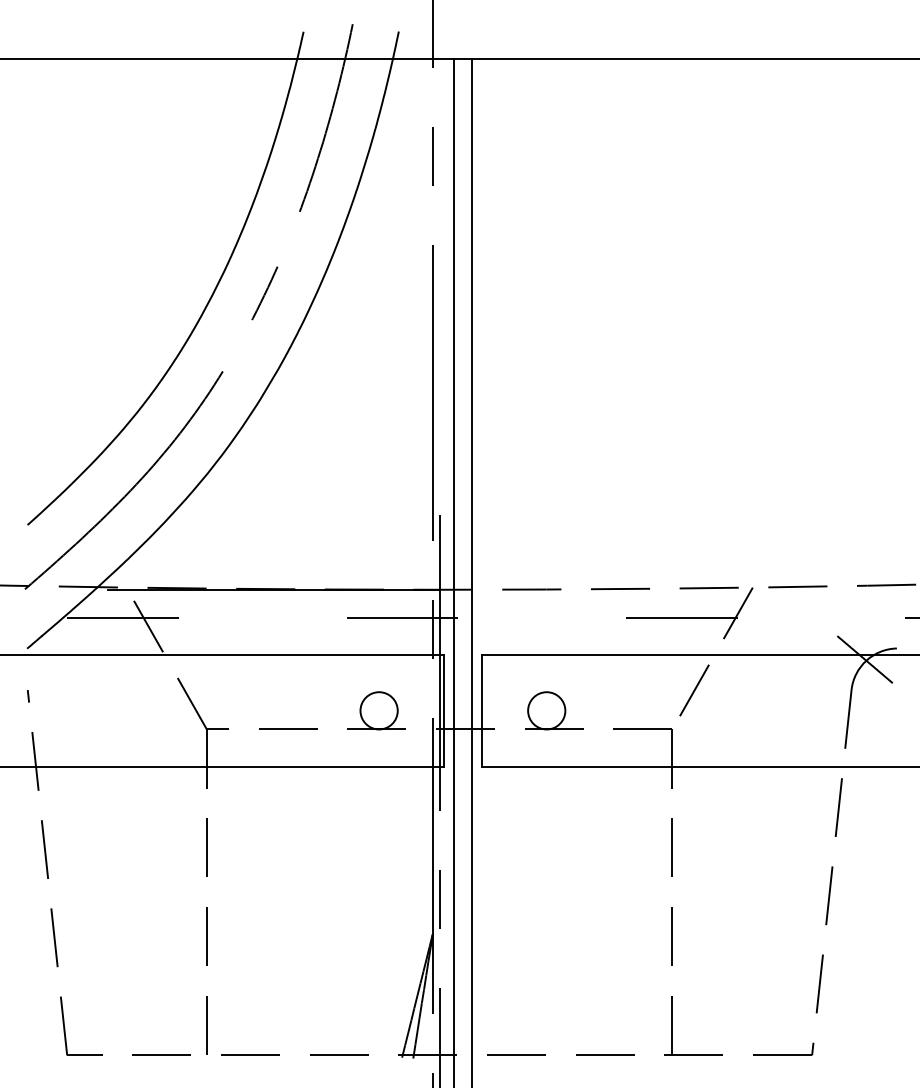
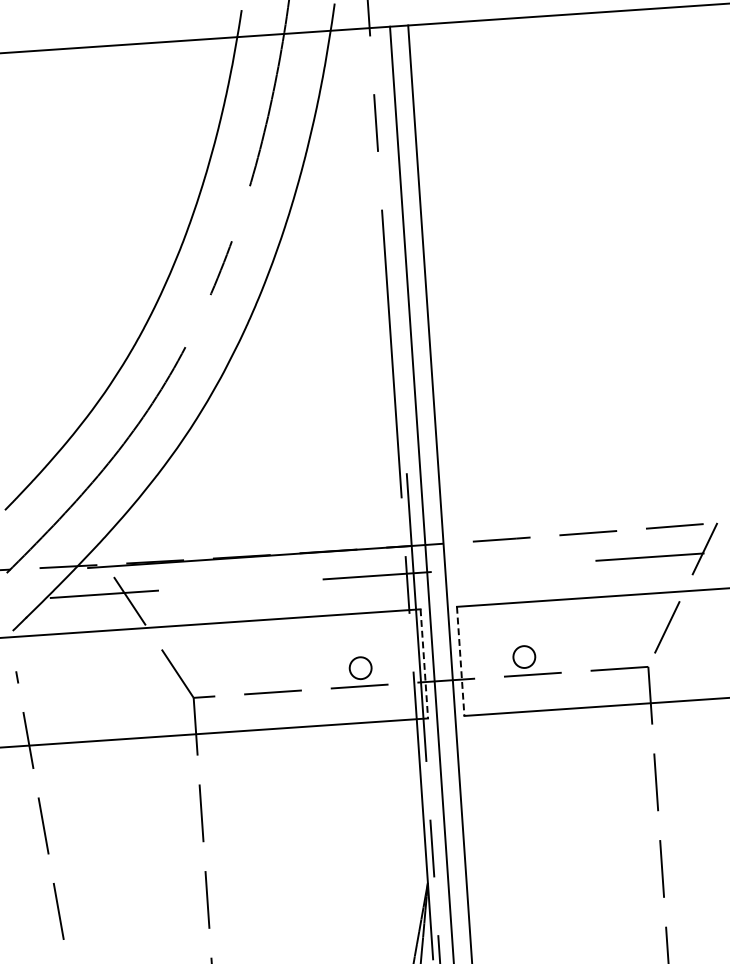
circle: (378, 710) -> (360, 667), size x0.6
line: (444, 710) -> (424, 663), solid -> dashed
line: (481, 710) -> (460, 661), solid -> dashed
circle: (546, 710) -> (524, 656), size x0.6

